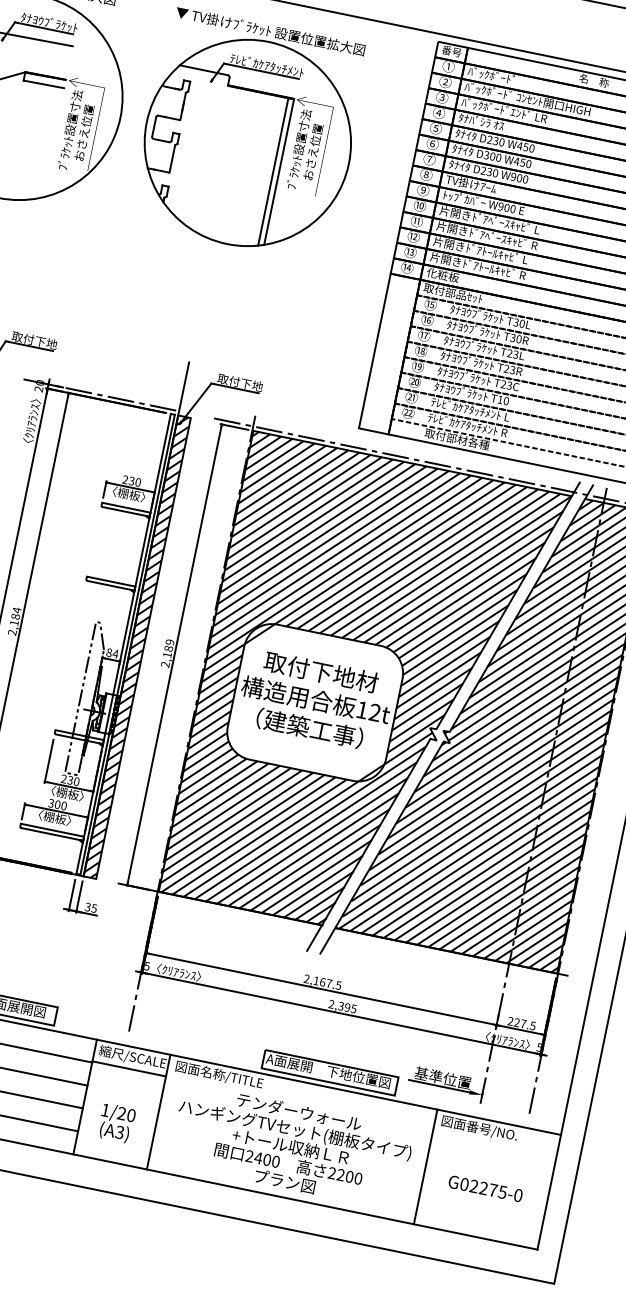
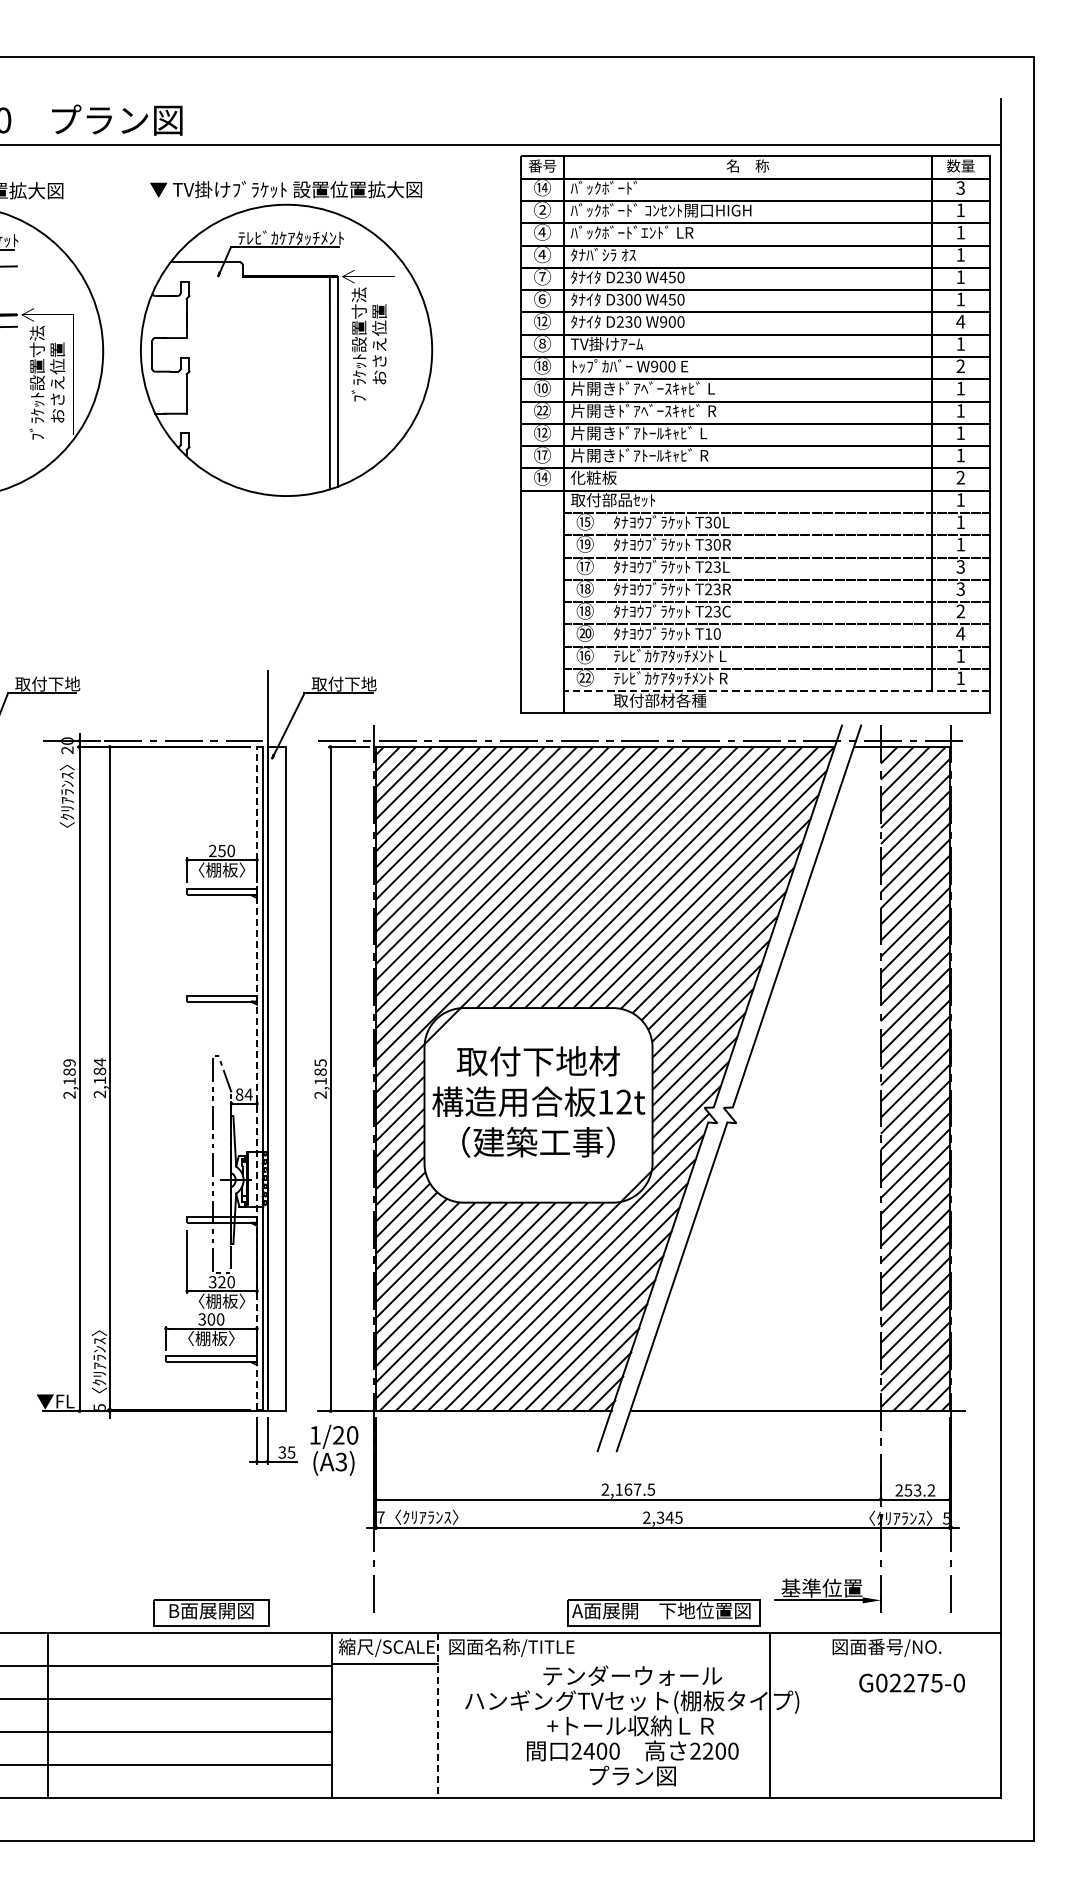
text: (448, 66) -> (542, 187), ① -> ⑭
text: (441, 97) -> (541, 232), ③ -> ④
text: (436, 128) -> (542, 276), ⑤ -> ⑦
text: (429, 159) -> (542, 321), ⑦ -> ⑫
text: (423, 189) -> (542, 365), ⑨ -> ⑱
text: (416, 221) -> (542, 410), ⑪ -> ㉒
text: (412, 251) -> (544, 454), ⑬ -> ⑰
text: (429, 320) -> (587, 544), ⑯ -> ⑲
text: (419, 366) -> (587, 610), ⑲ -> ⑱
text: (411, 397) -> (585, 655), ㉑ -> ⑯
text: (131, 480) -> (221, 850), 230 -> 250
text: (170, 641) -> (320, 1062), 2,189 -> 2,185
line: (123, 643) -> (256, 1077), solid -> dashed
hatch: (137, 646) -> (276, 1078), removed
hatch: (470, 715) -> (757, 1078), removed
text: (67, 779) -> (217, 1282), 230 -> 320
text: (146, 966) -> (380, 1517), 5 -> 7
text: (347, 1007) -> (669, 1517), 2,395 -> 2,345
text: (524, 1024) -> (919, 1490), 227.5 -> 253.2
line: (158, 1111) -> (438, 1715), solid -> dashed
text: (116, 1122) -> (334, 1449), moved
line: (426, 1166) -> (770, 1715), moved
text: (485, 1188) -> (911, 1682), moved

